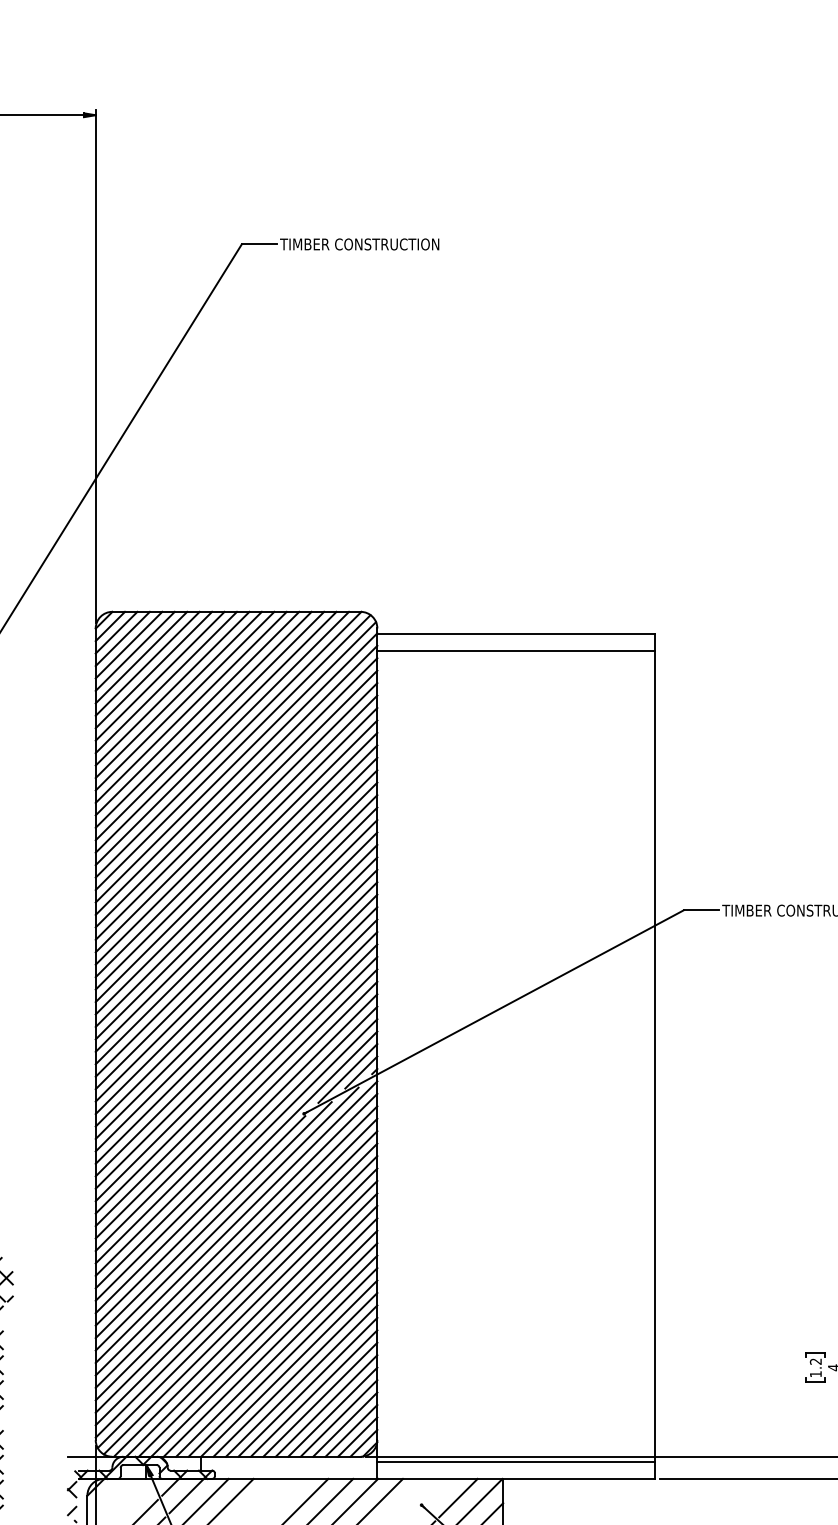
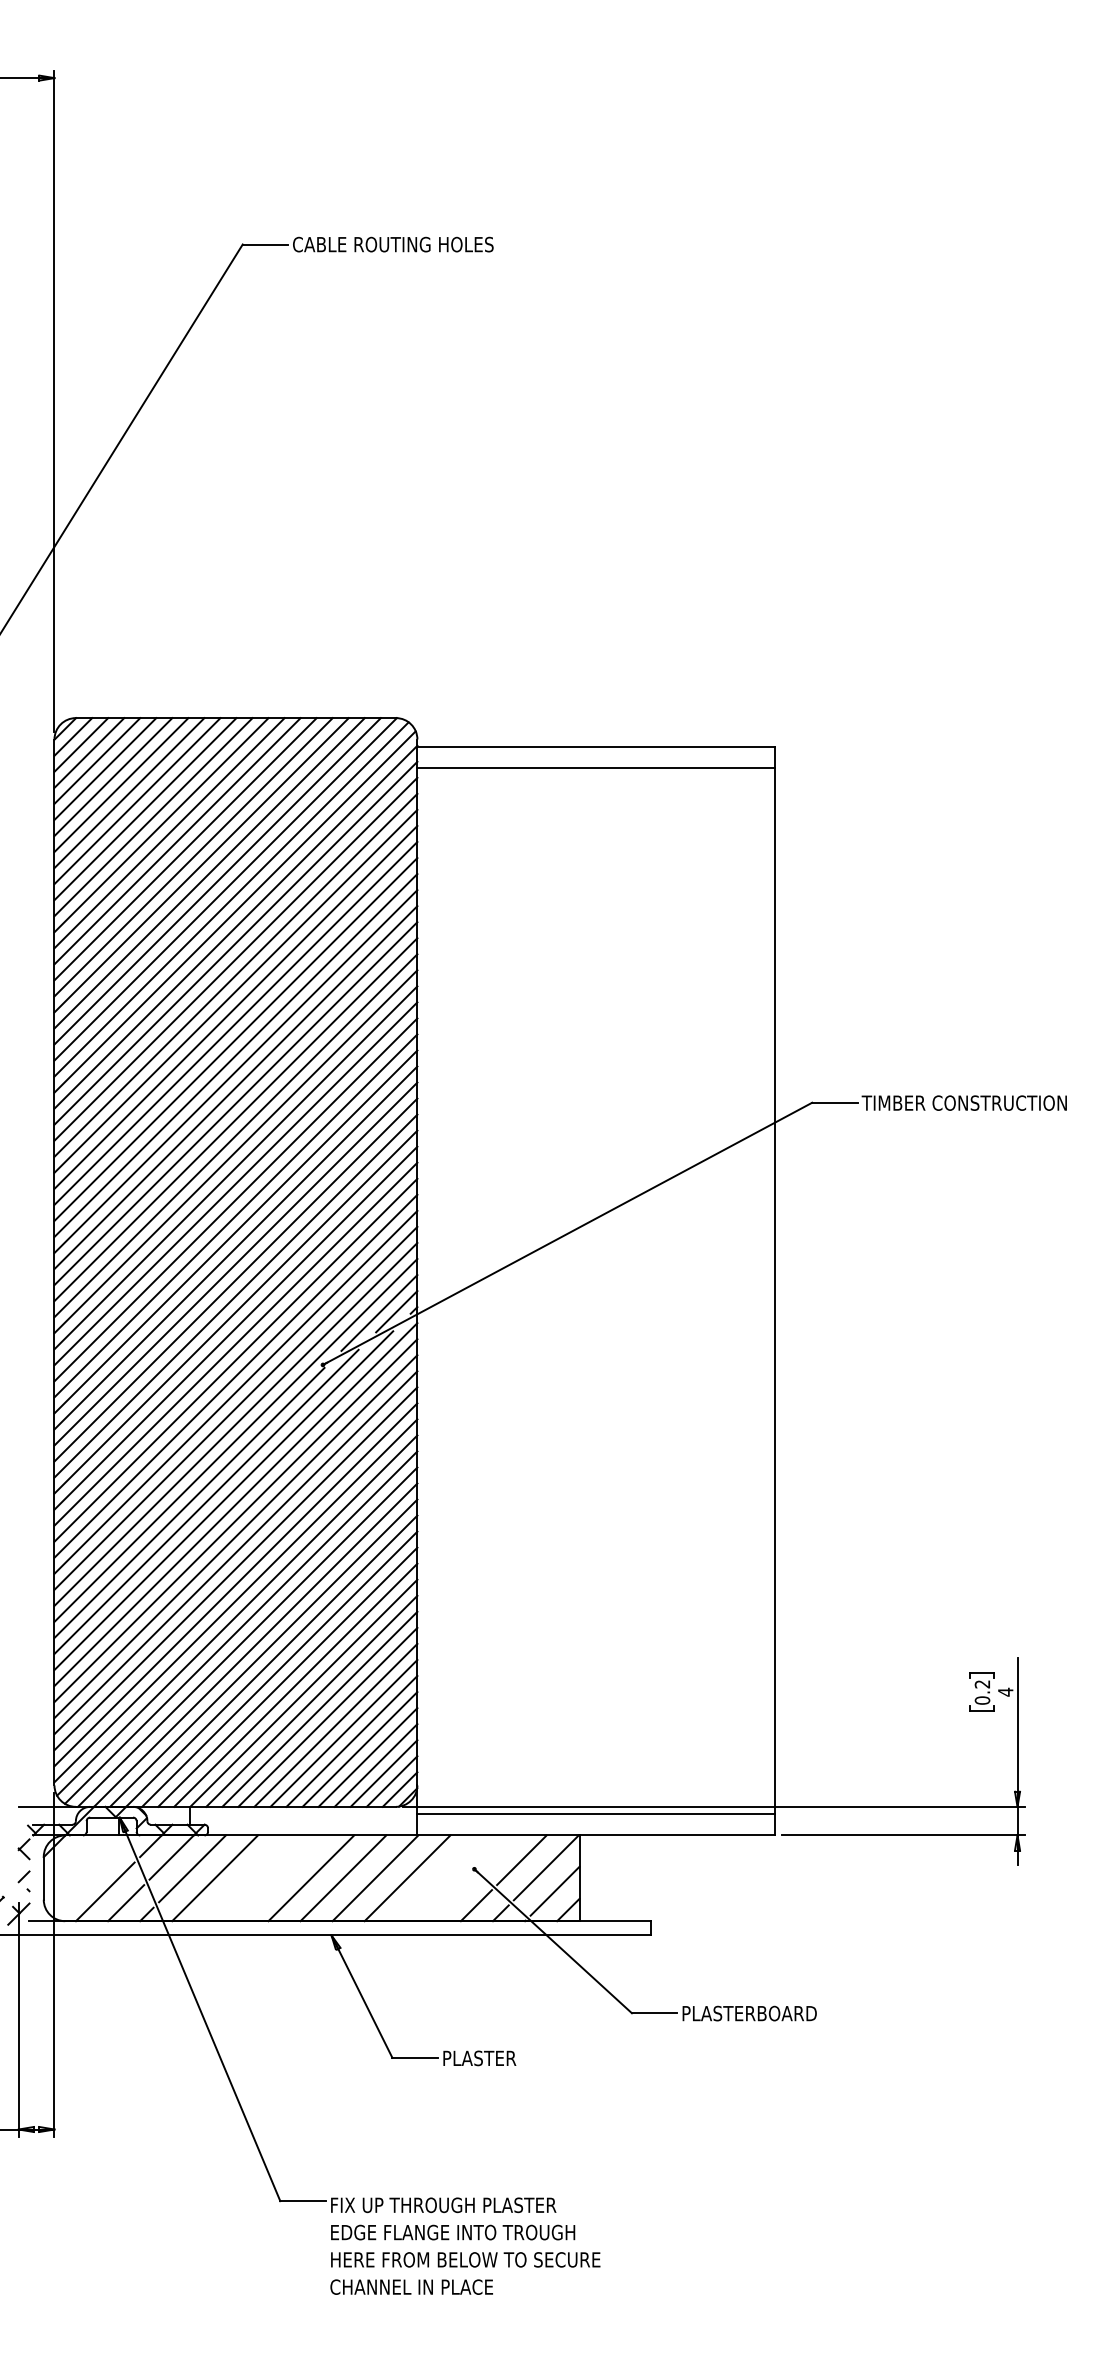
text: (359, 244) -> (394, 244), TIMBER CONSTRUCTION -> CABLE ROUTING HOLES
text: (815, 1374) -> (982, 1700), 1.2 -> 0.2

